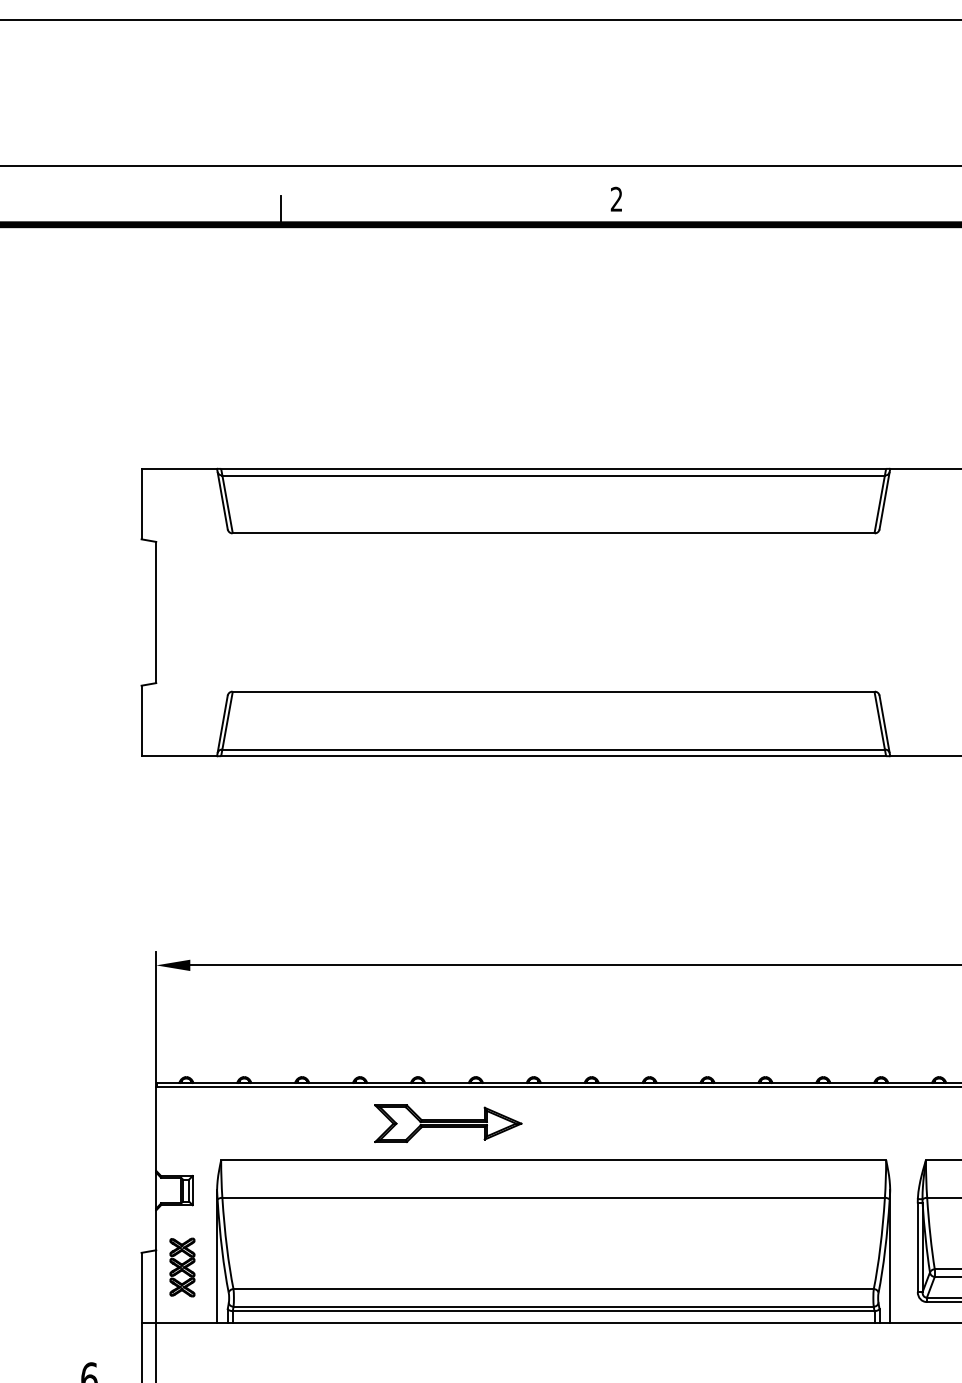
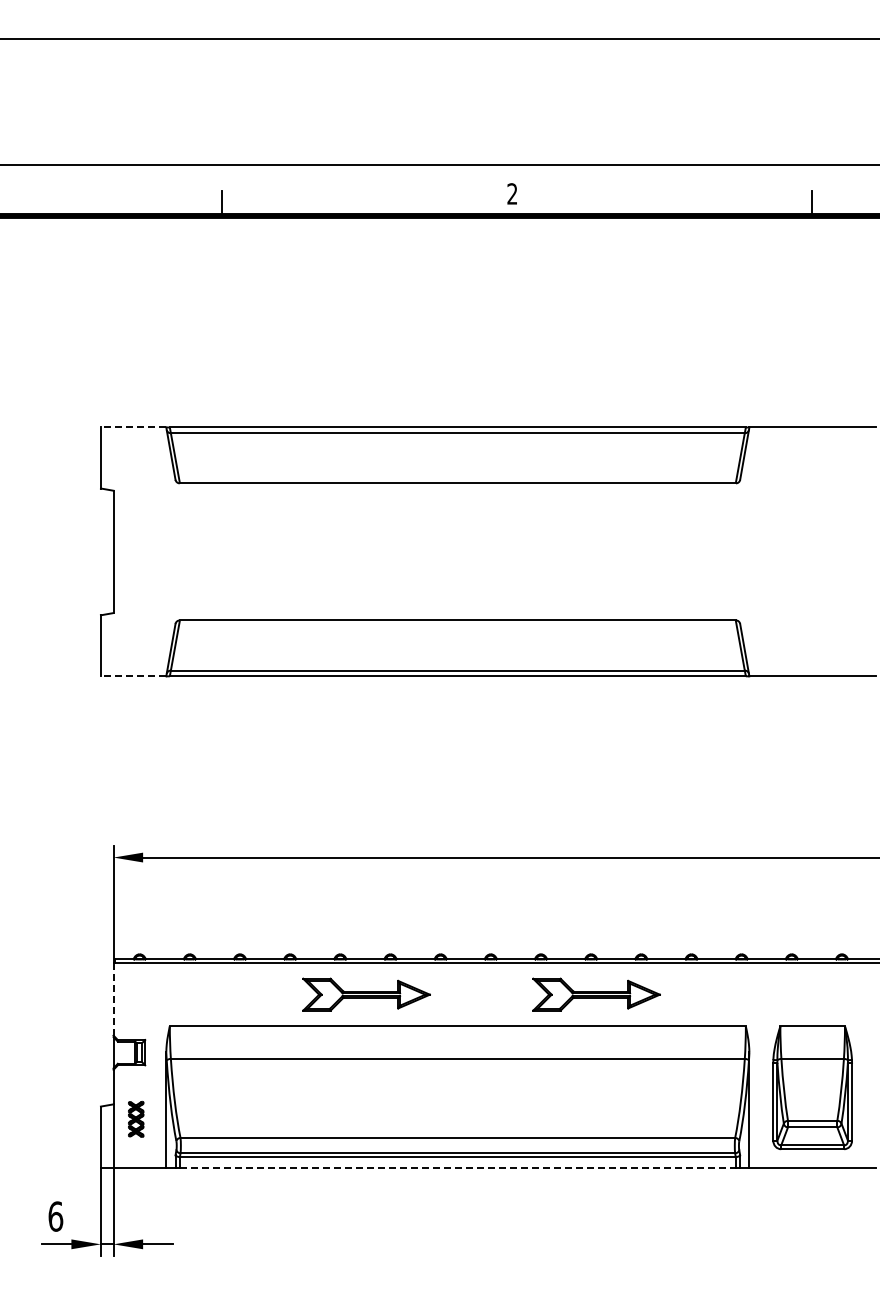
line: (179, 468) -> (133, 427), solid -> dashed
line: (179, 756) -> (133, 676), solid -> dashed
part: (713, 1123) -> (596, 994), added
line: (156, 1128) -> (113, 998), solid -> dashed
part: (181, 1267) -> (135, 1119), size x0.7
line: (554, 1323) -> (458, 1167), solid -> dashed

